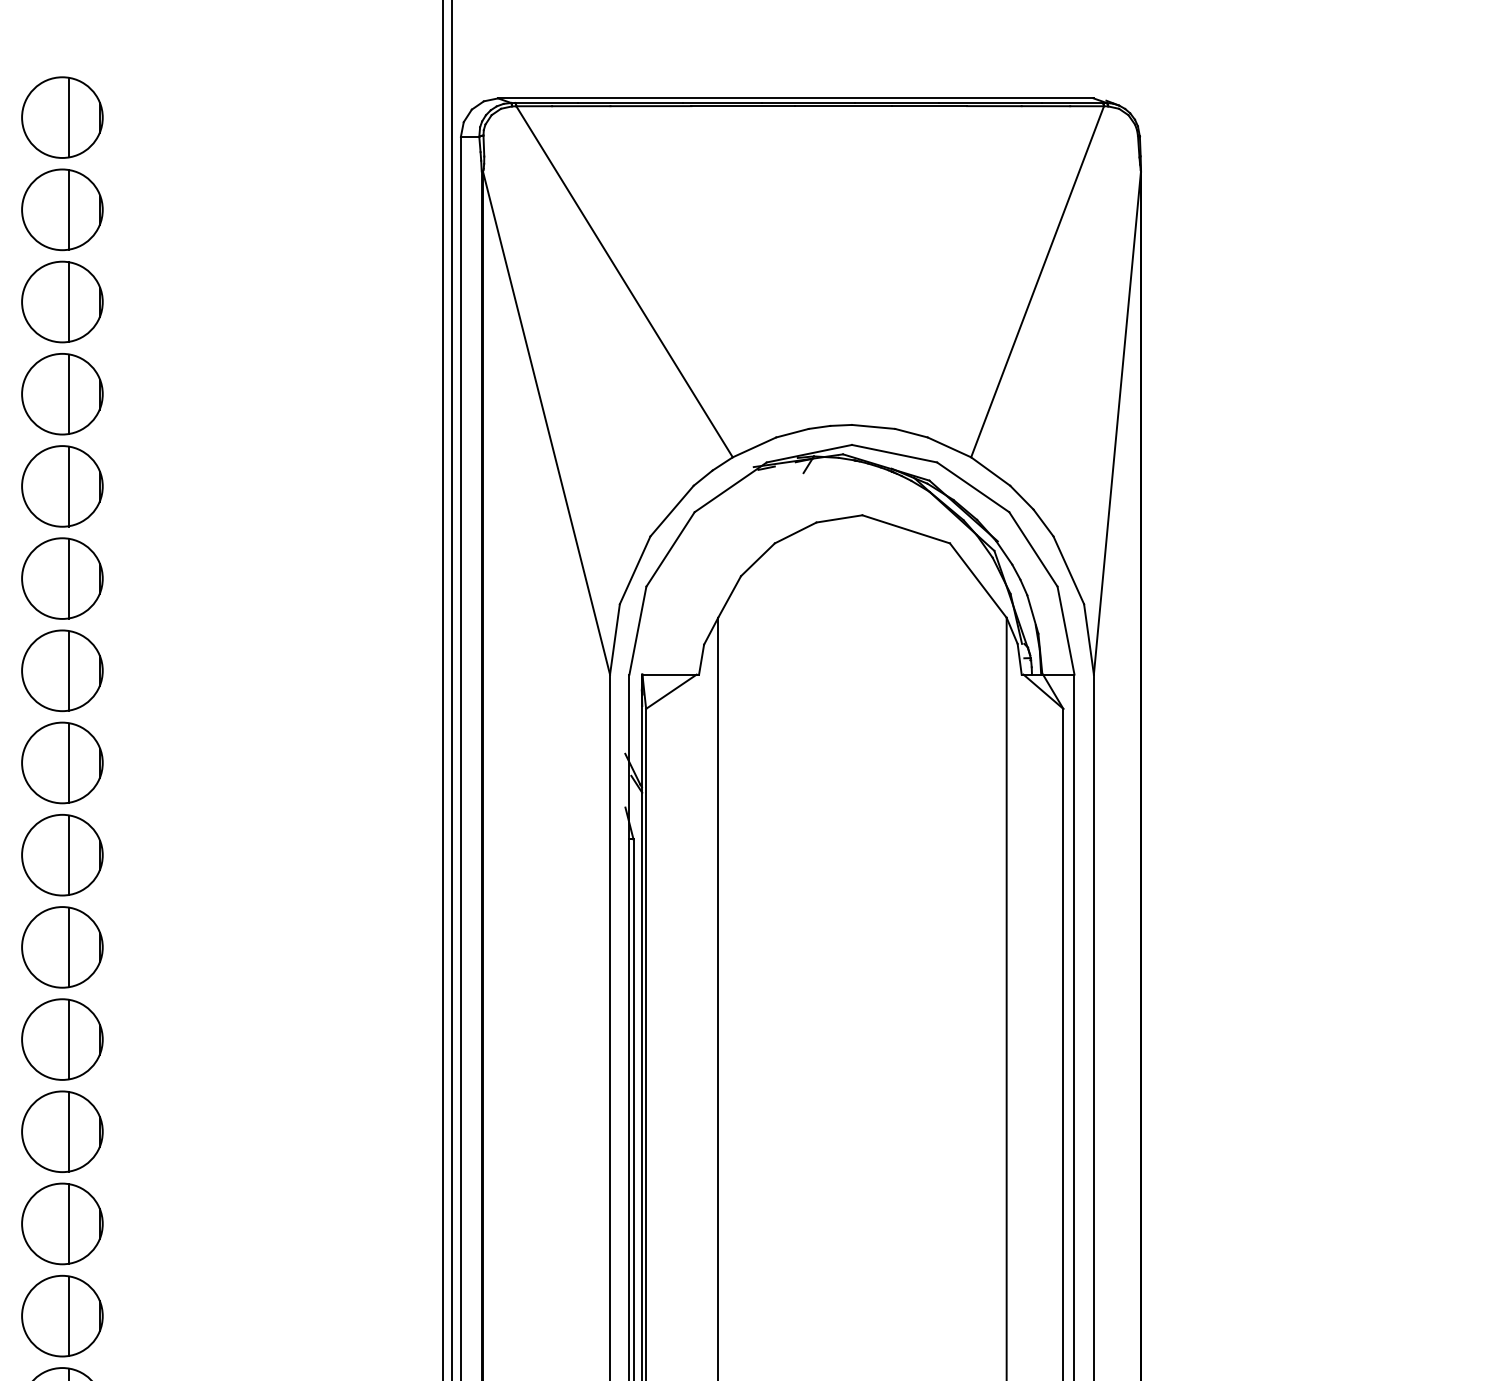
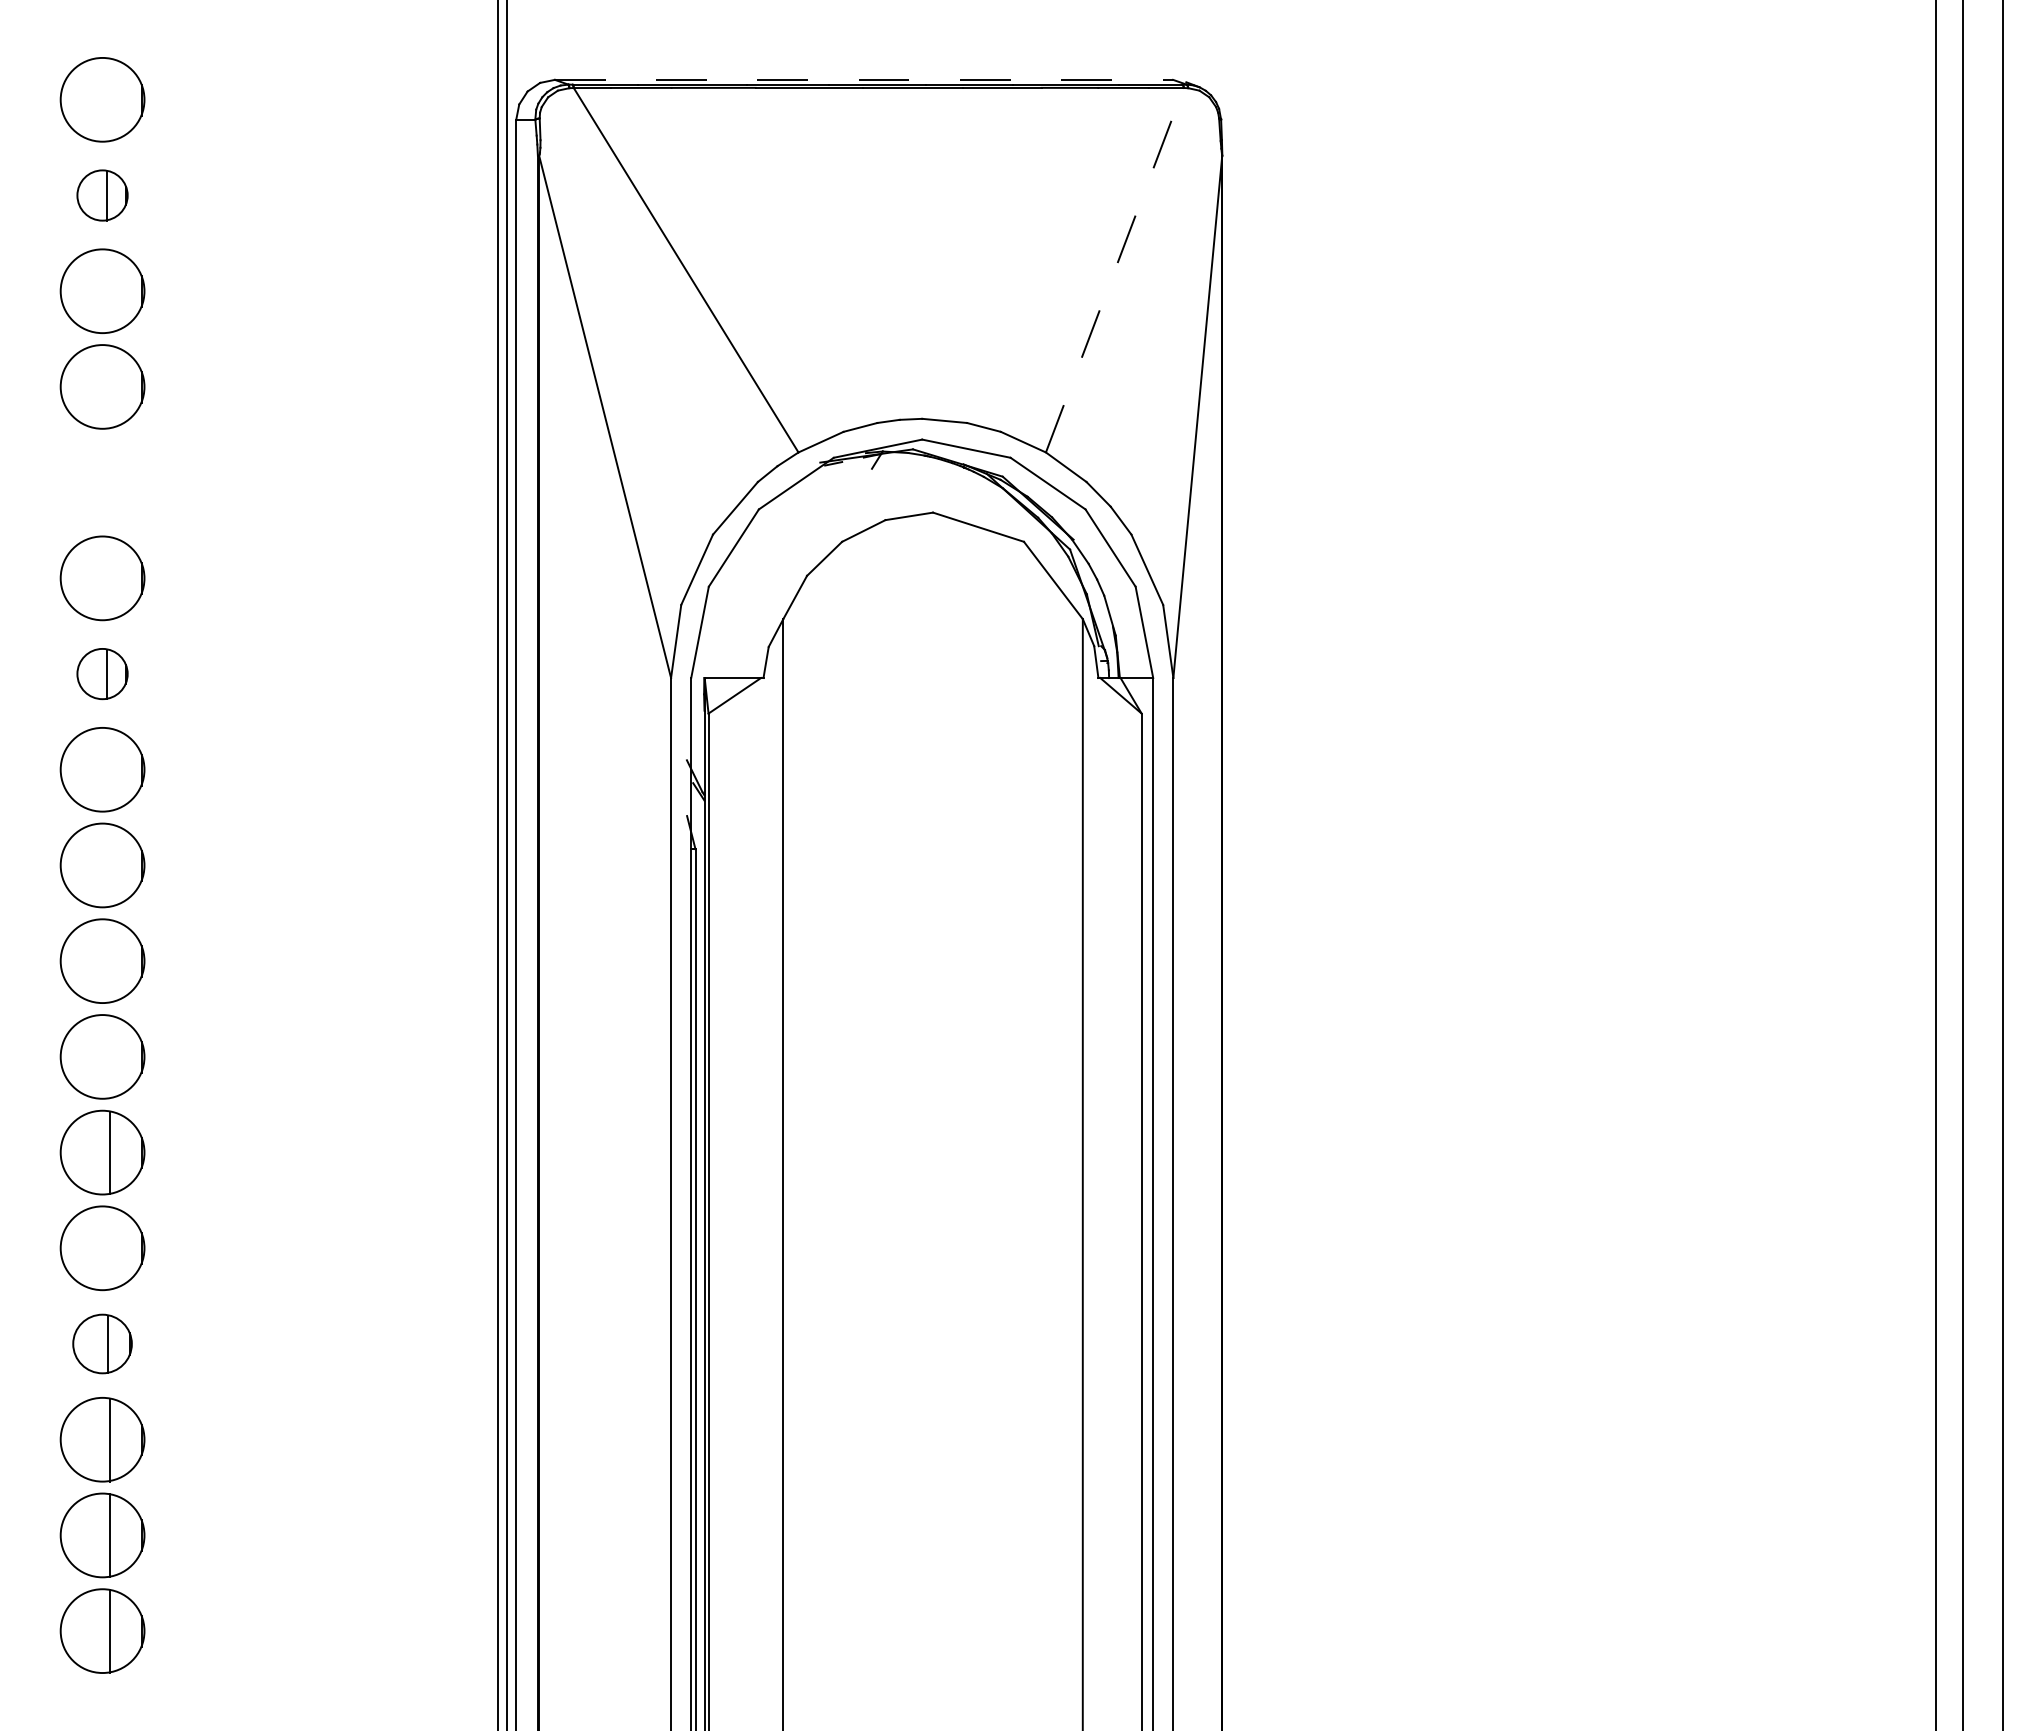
line: (796, 98) -> (864, 79), solid -> dashed
line: (69, 118) -> (109, 100), removed
part: (62, 209) -> (102, 195), size x0.6
line: (1037, 282) -> (1114, 270), solid -> dashed
line: (69, 302) -> (109, 291), removed
line: (69, 394) -> (109, 387), removed
part: (62, 486) -> (102, 482), removed
line: (69, 578) -> (109, 578), removed
part: (62, 670) -> (102, 673), size x0.6
line: (69, 762) -> (109, 769), removed
line: (69, 855) -> (109, 865), removed
line: (69, 946) -> (109, 960), removed
line: (69, 1040) -> (109, 1057), removed
line: (69, 1224) -> (109, 1248), removed
part: (62, 1315) -> (102, 1343), size x0.7

